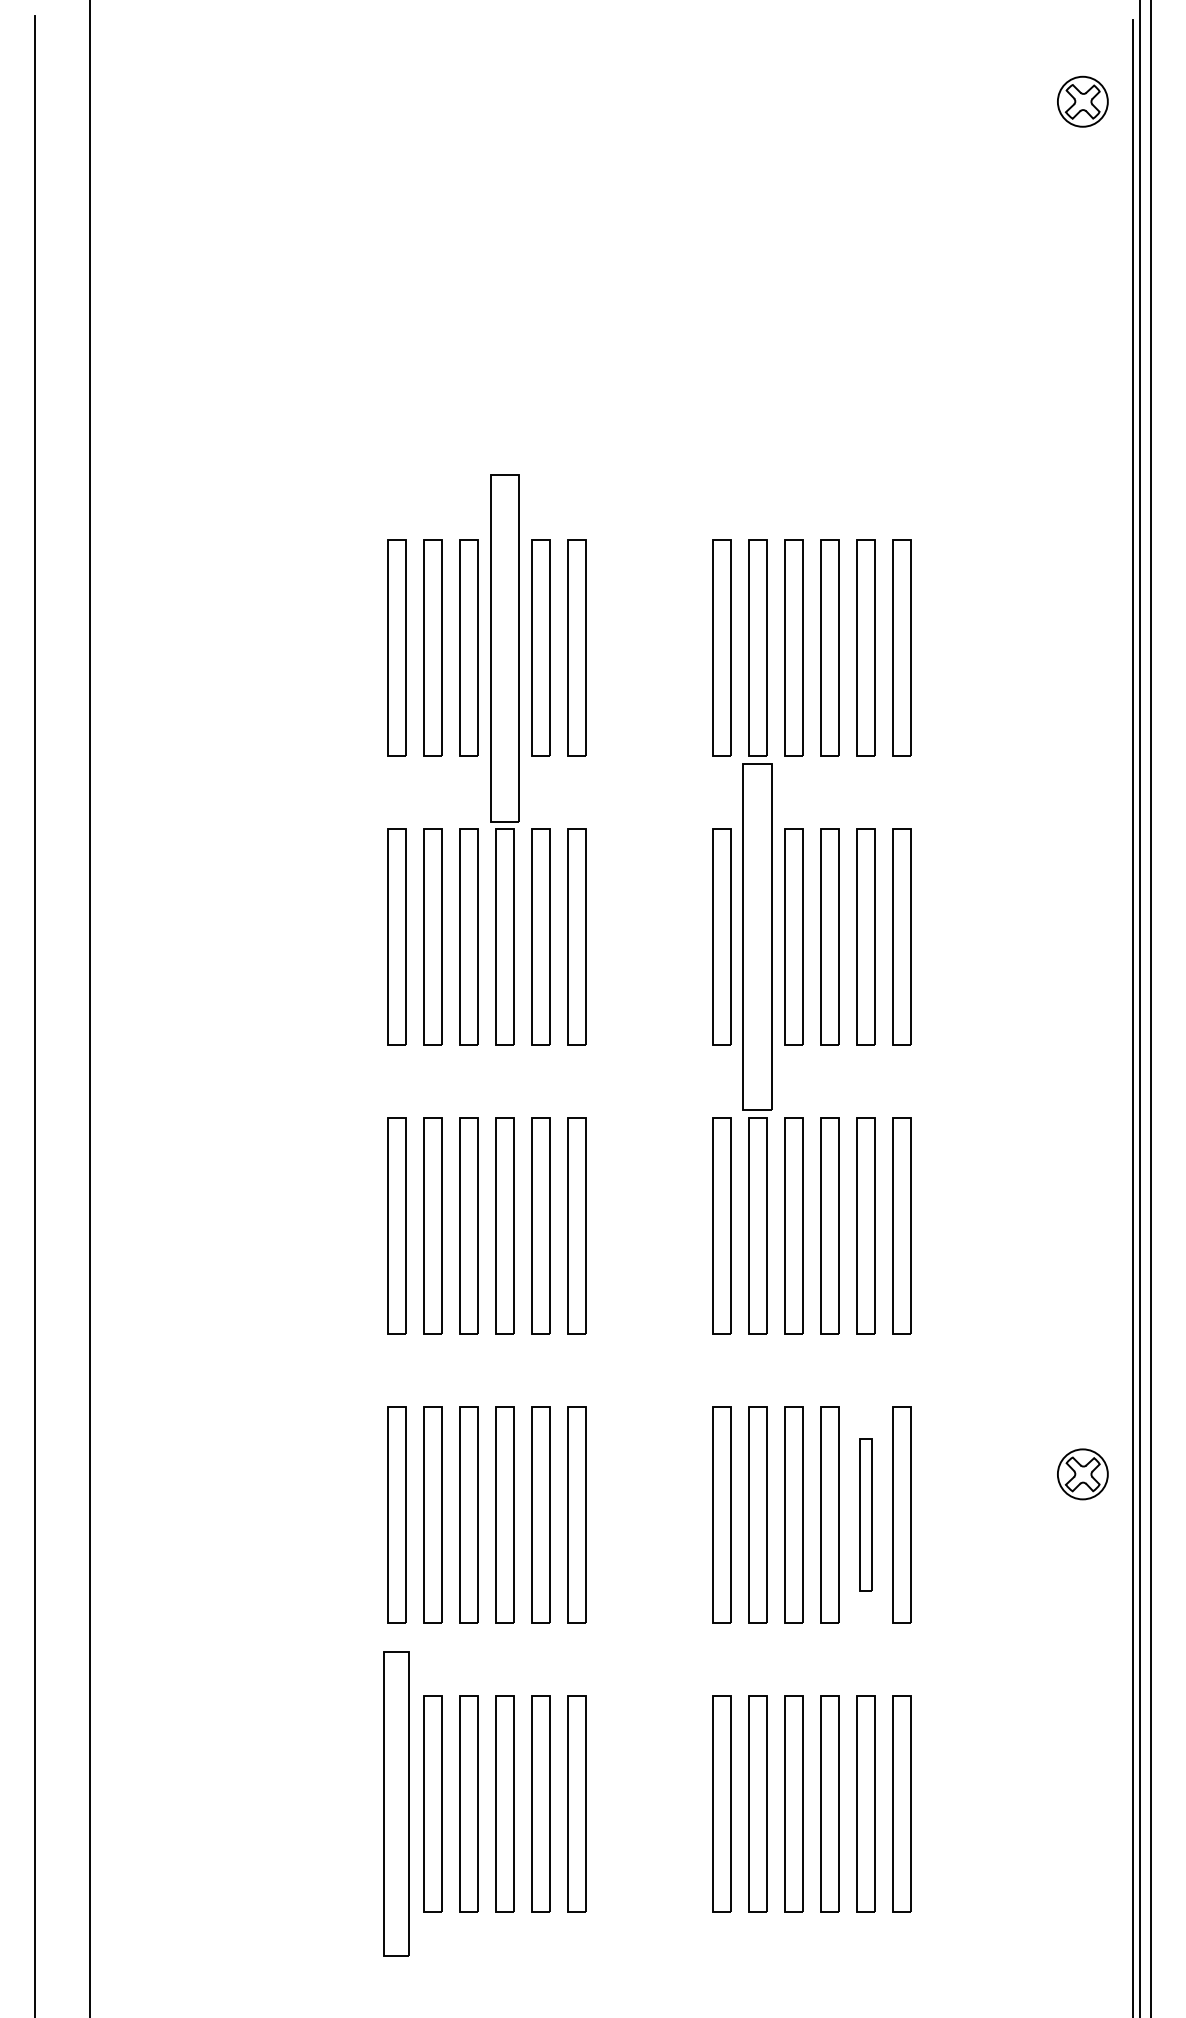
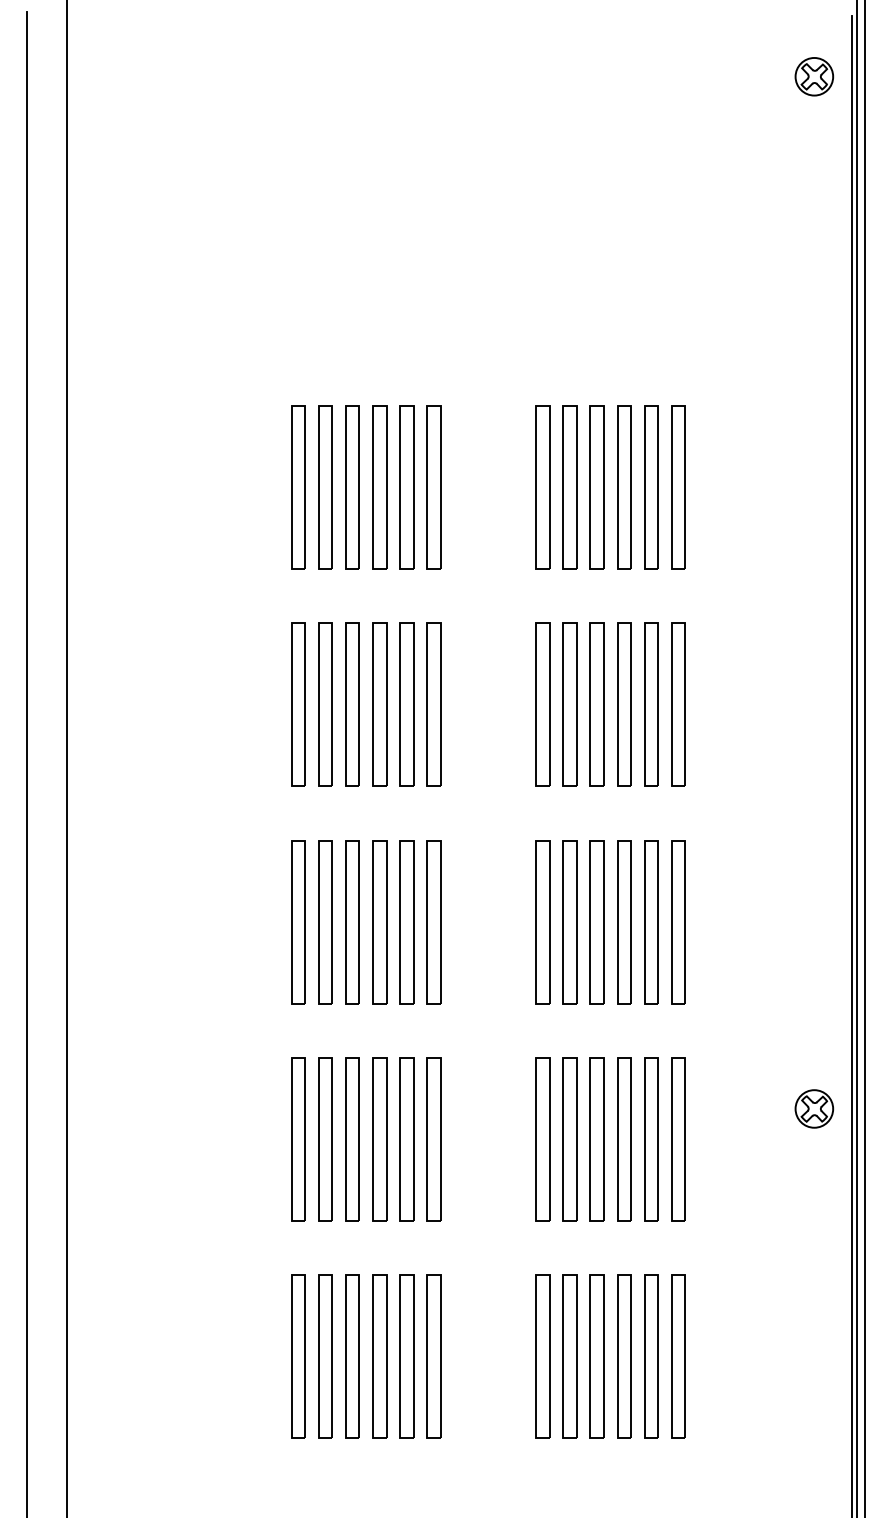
part: (504, 647) -> (379, 487), size x0.62
part: (757, 936) -> (569, 704), size x0.62
part: (865, 1514) -> (650, 1139), size x1.43
part: (396, 1803) -> (298, 1356), size x0.71

